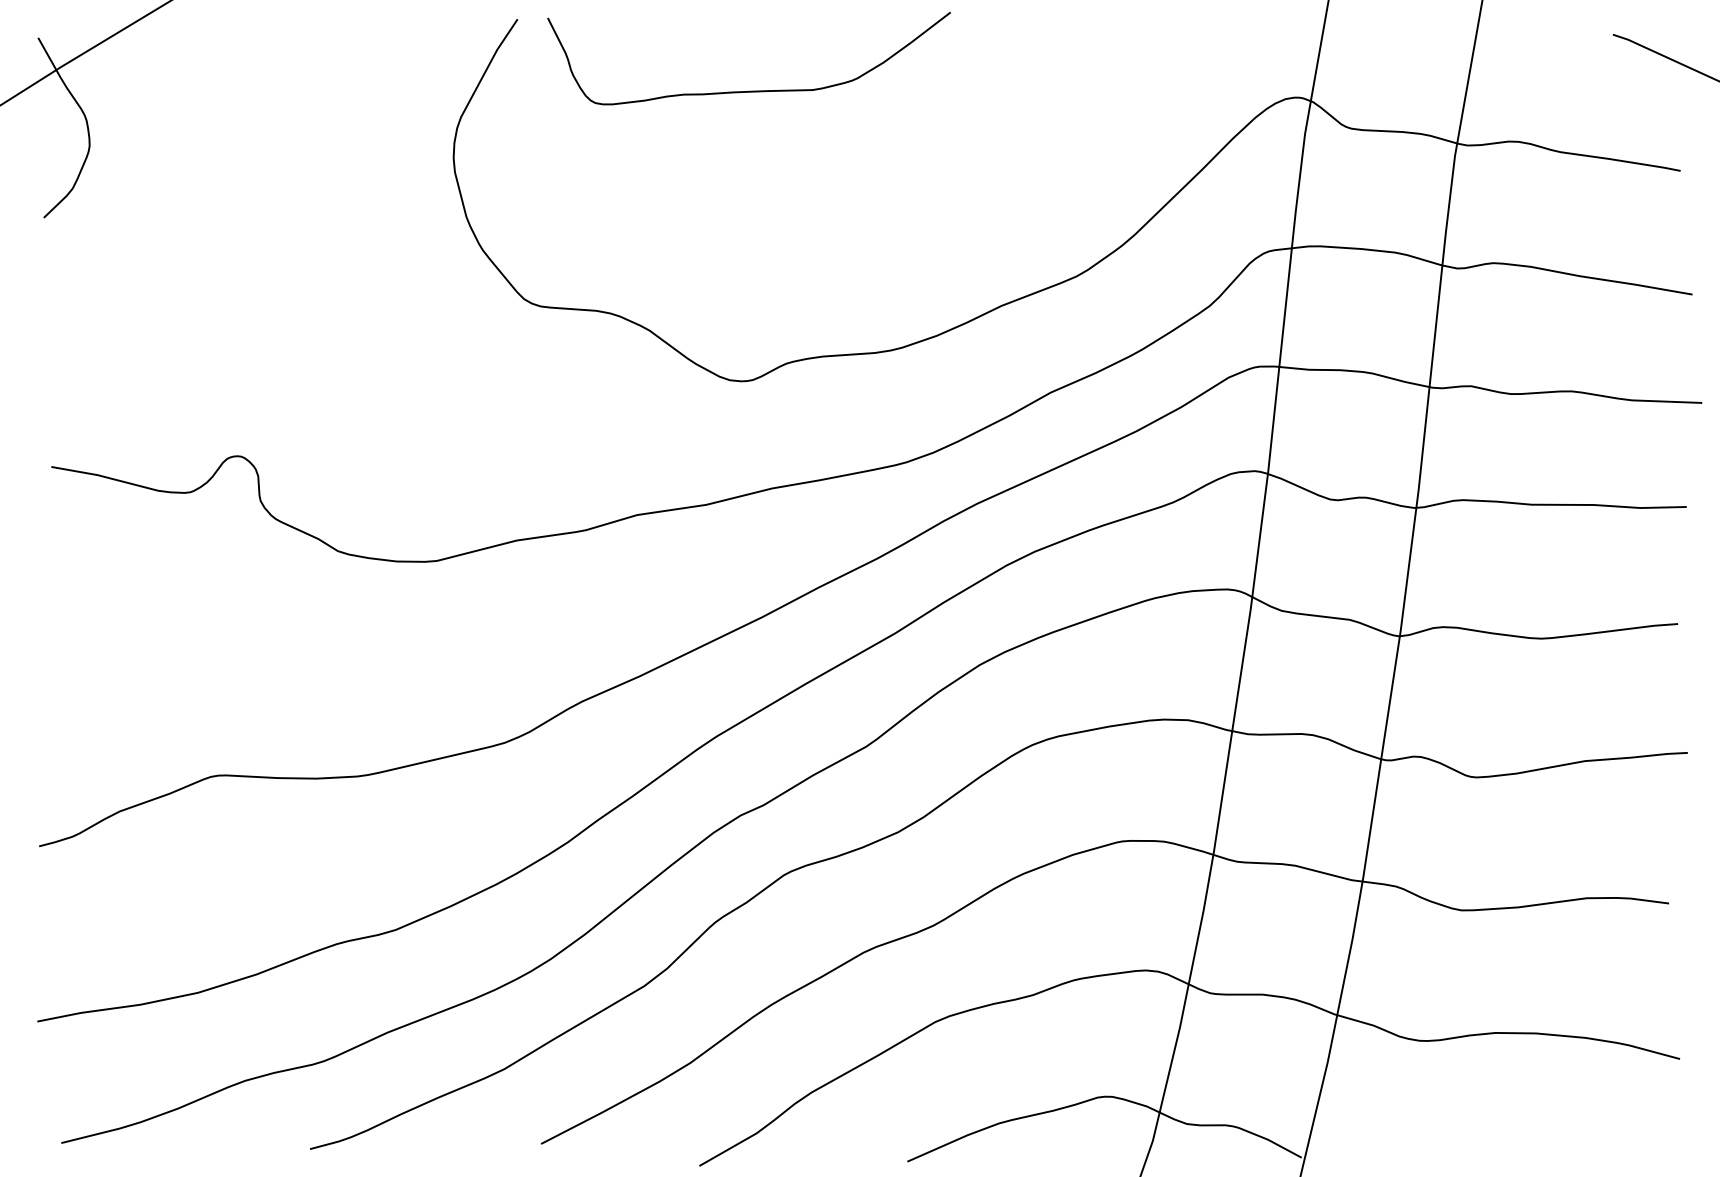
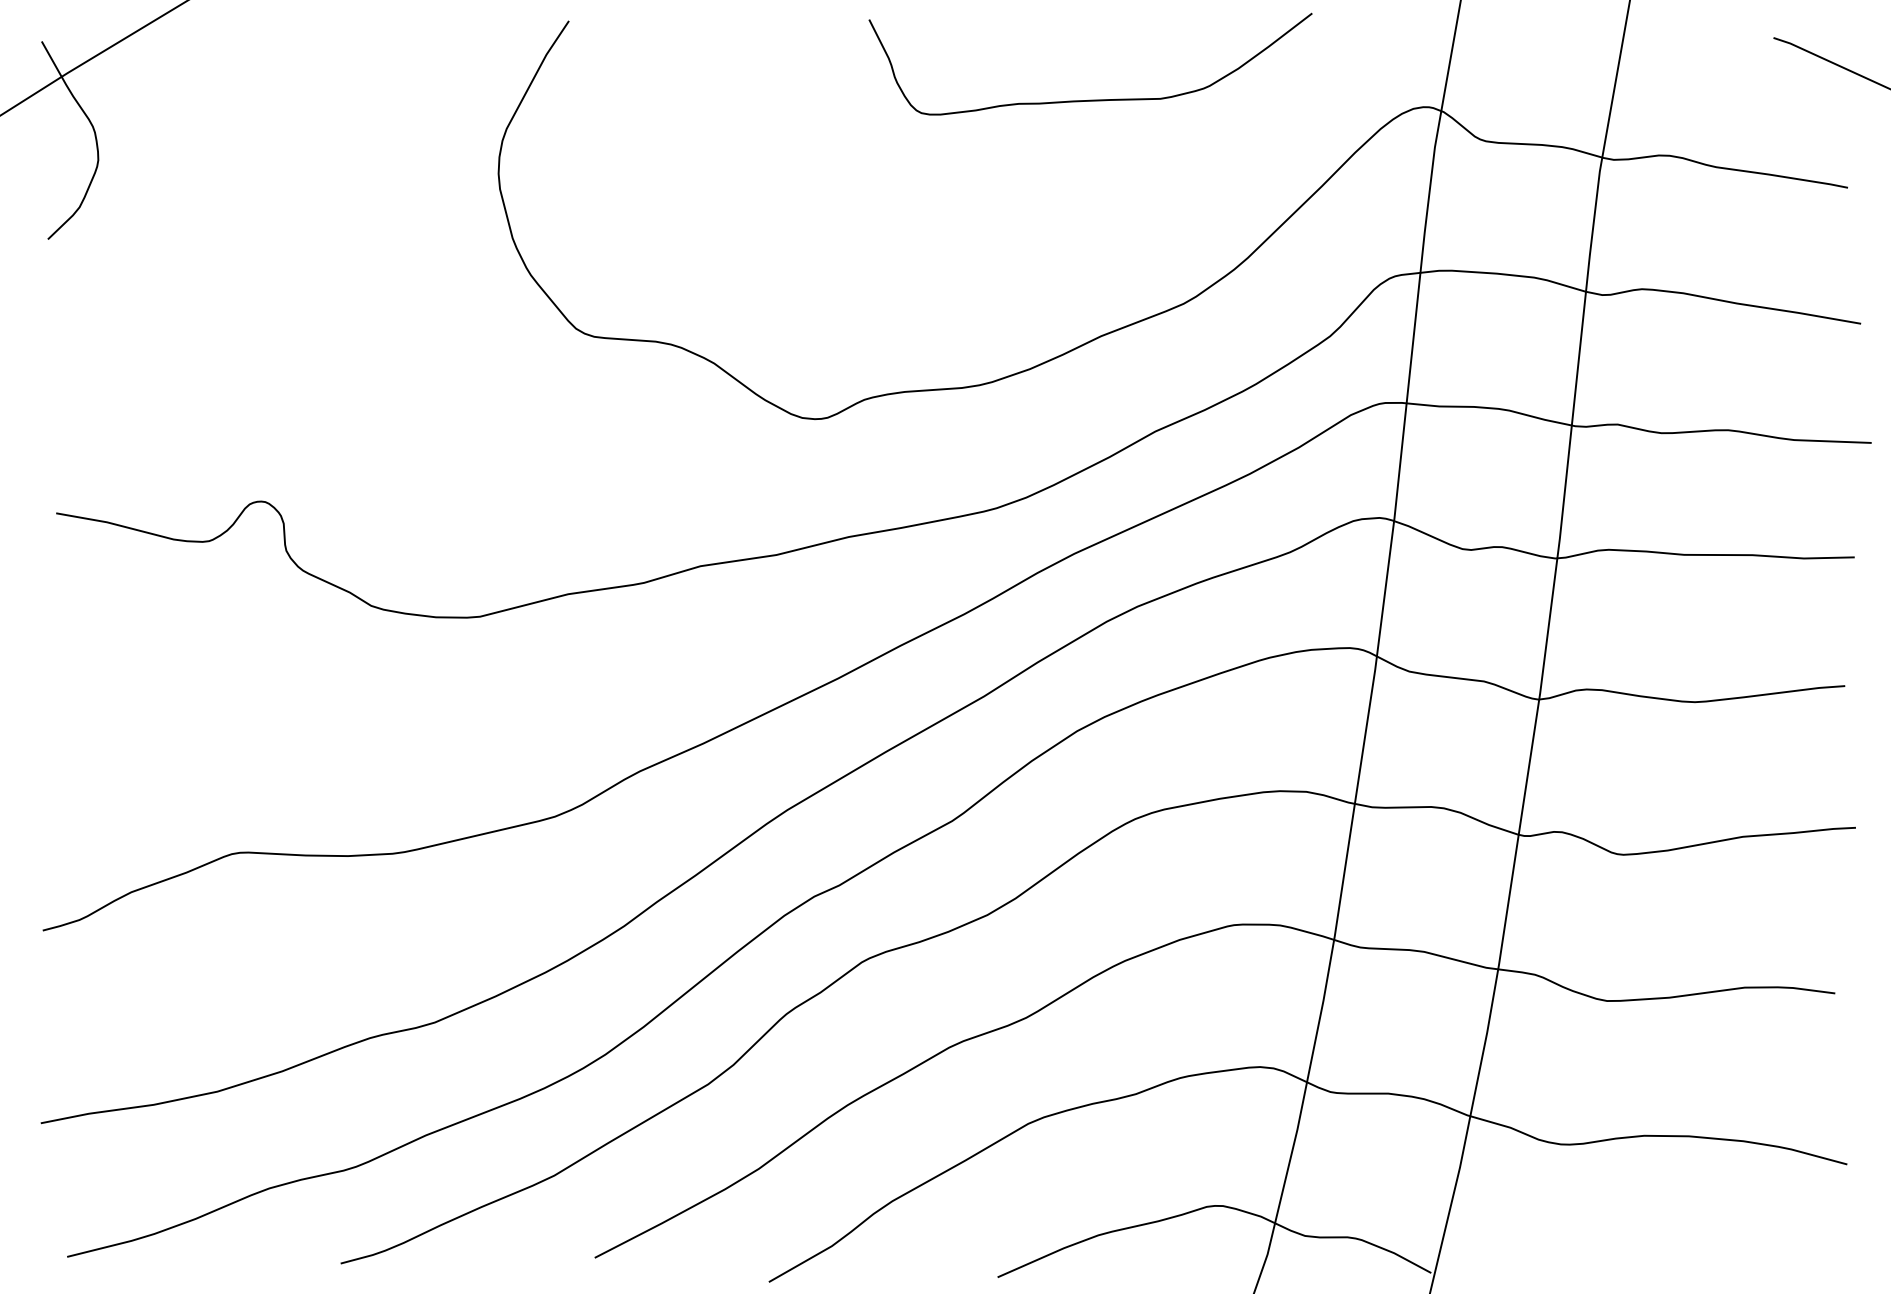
curve: (749, 90) -> (1090, 99), moved

